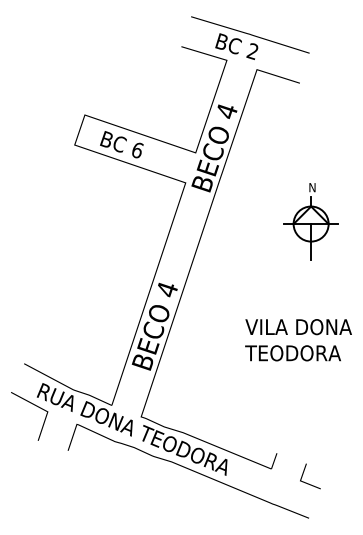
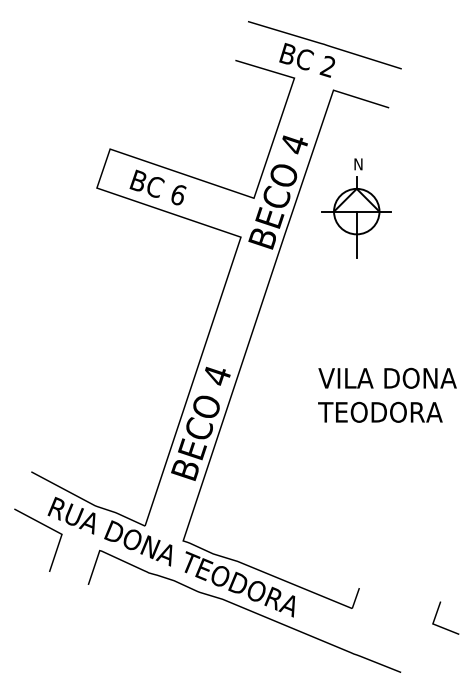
part: (310, 221) -> (356, 208), moved
text: (298, 339) -> (387, 394), moved
line: (304, 472) -> (437, 613), moved

